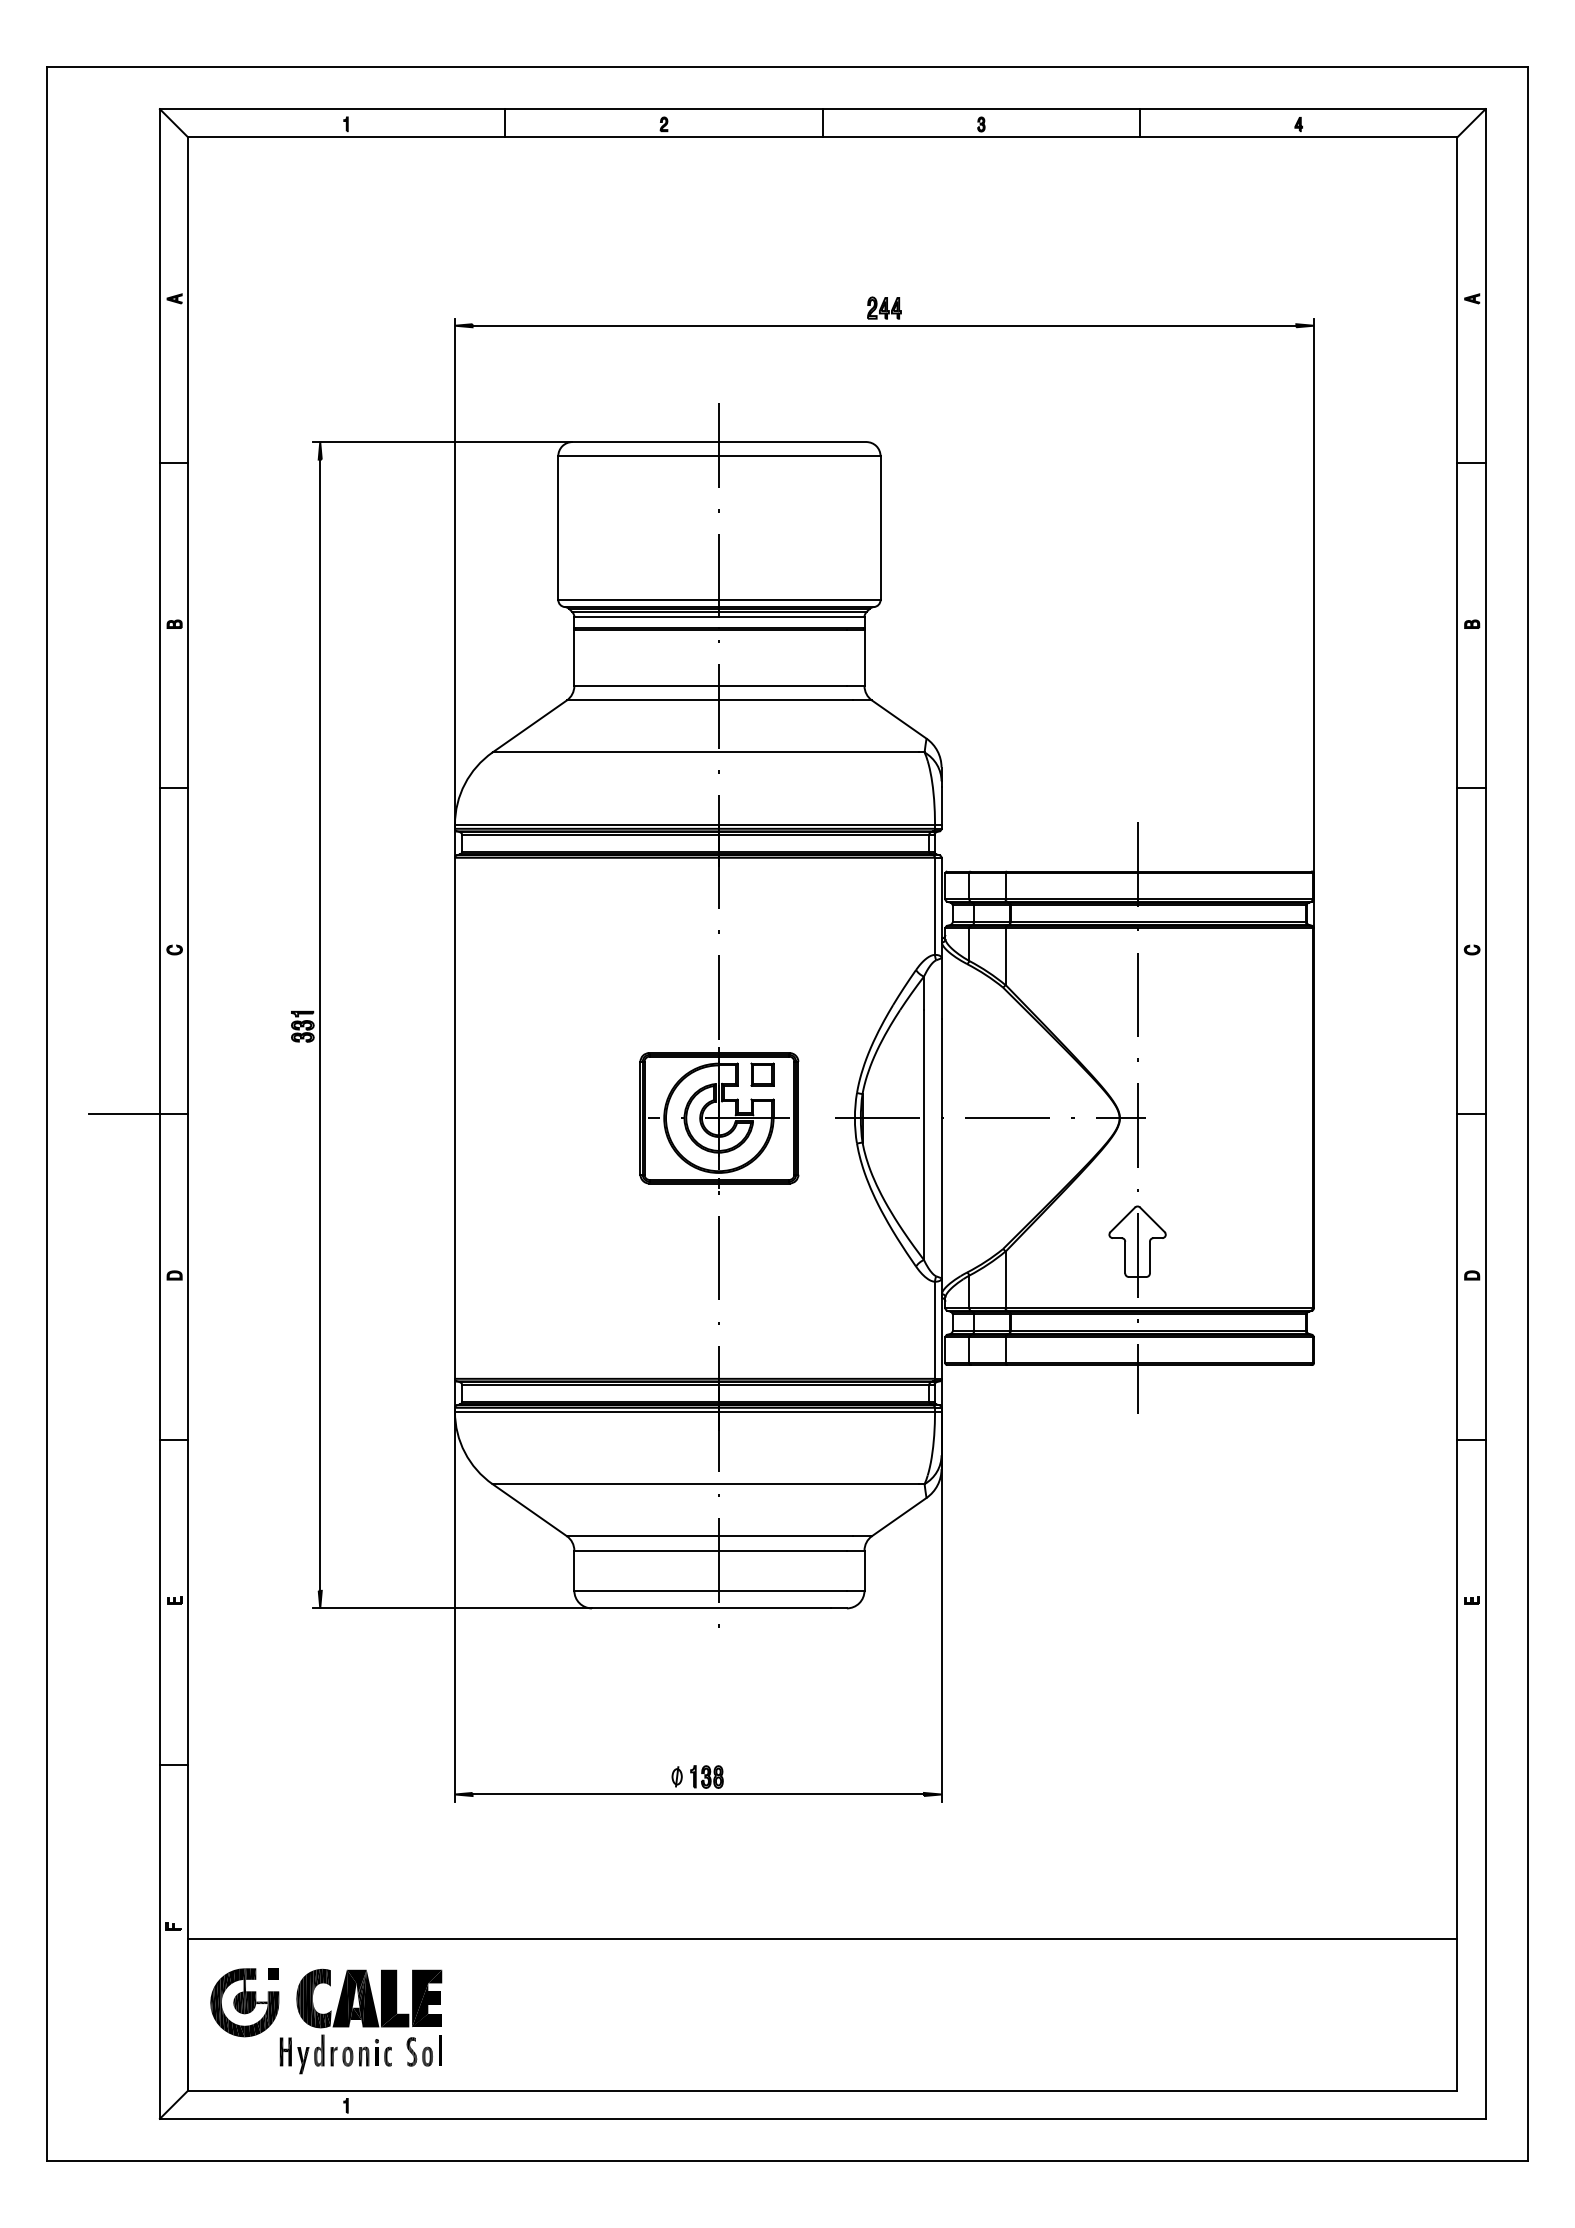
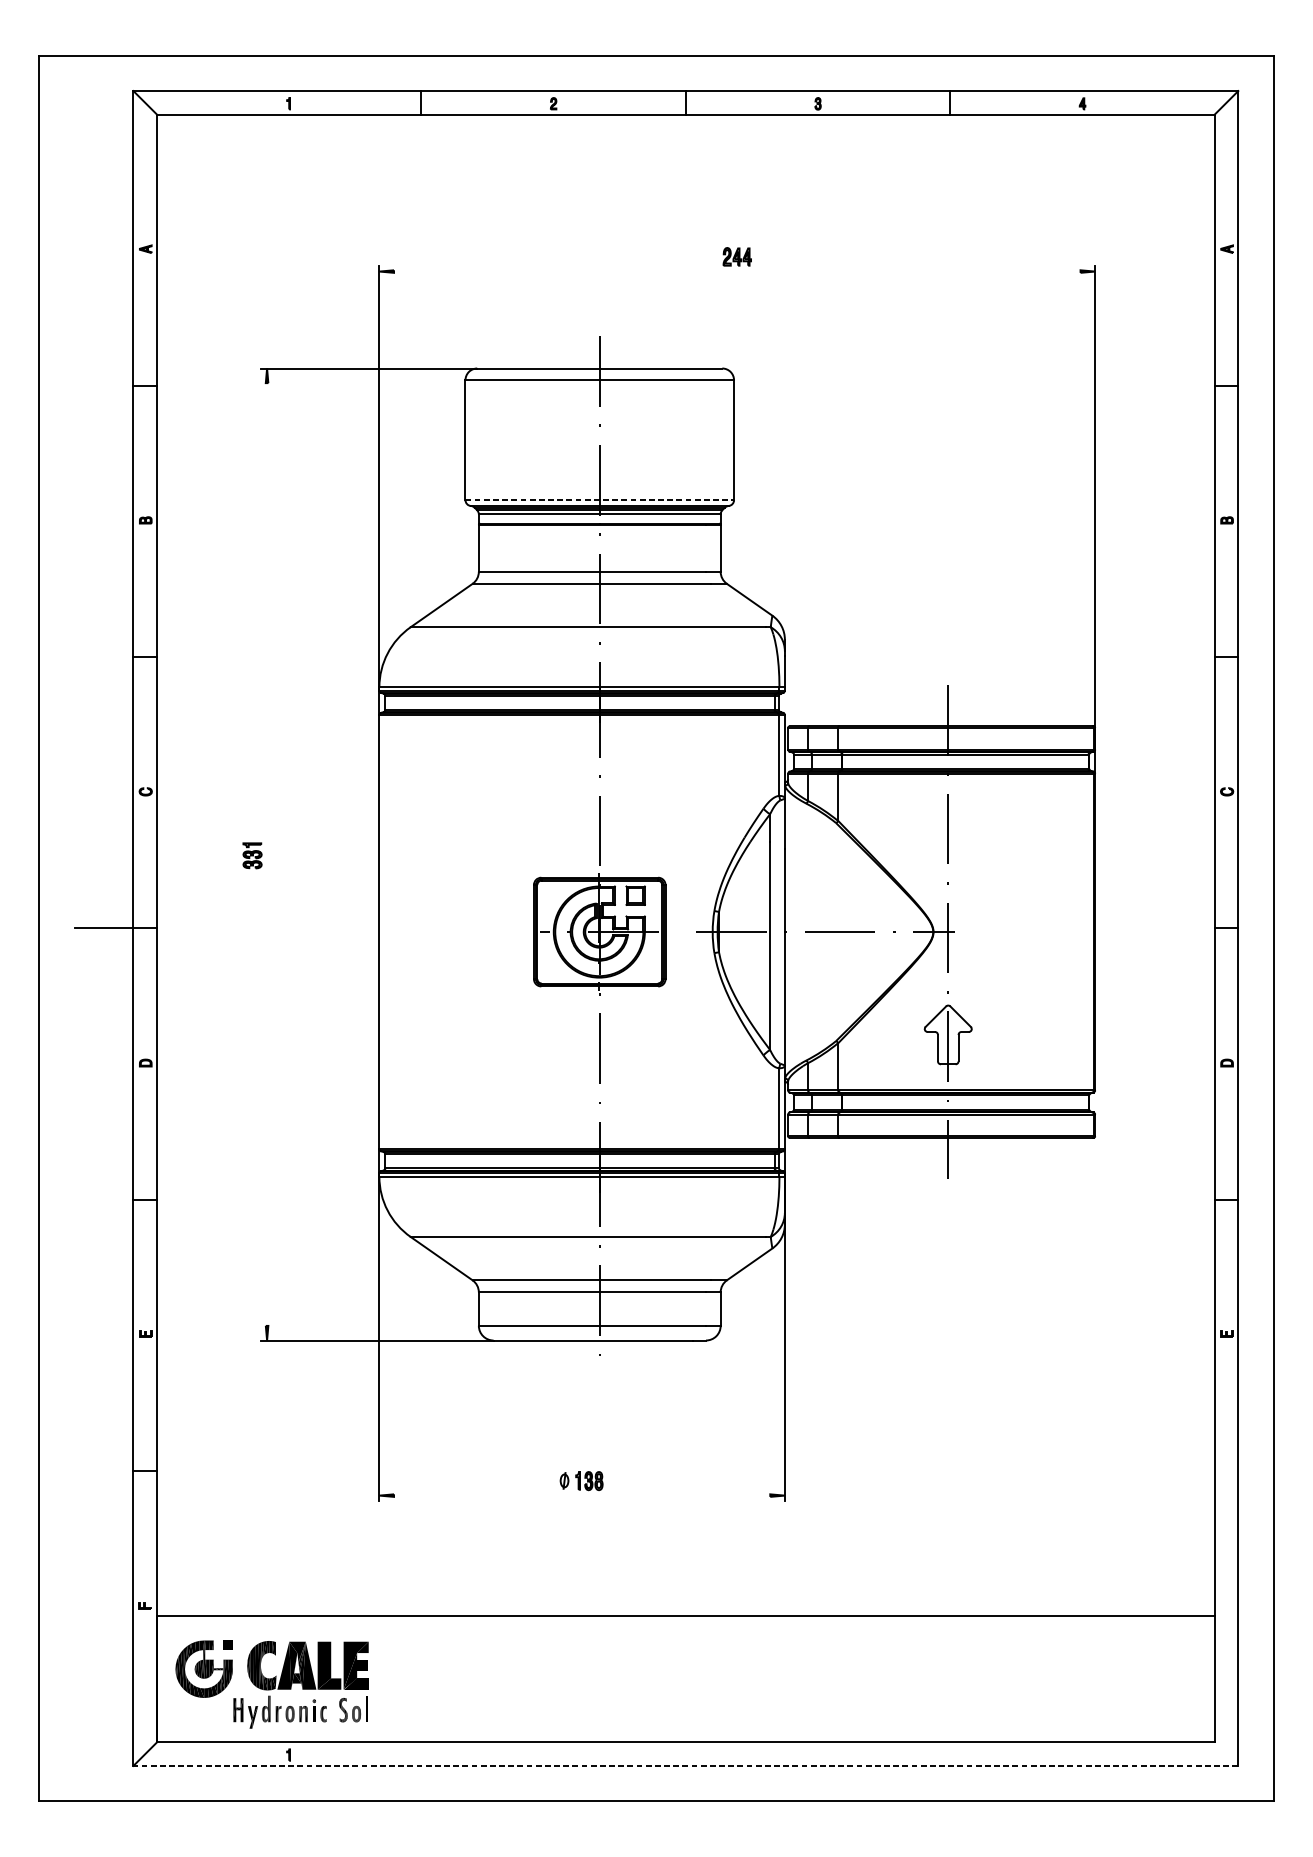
line: (884, 325) -> (737, 271), removed
line: (719, 600) -> (599, 500), solid -> dashed
line: (320, 1024) -> (267, 853), removed
line: (698, 1794) -> (582, 1495), removed
line: (822, 2118) -> (685, 1765), solid -> dashed

